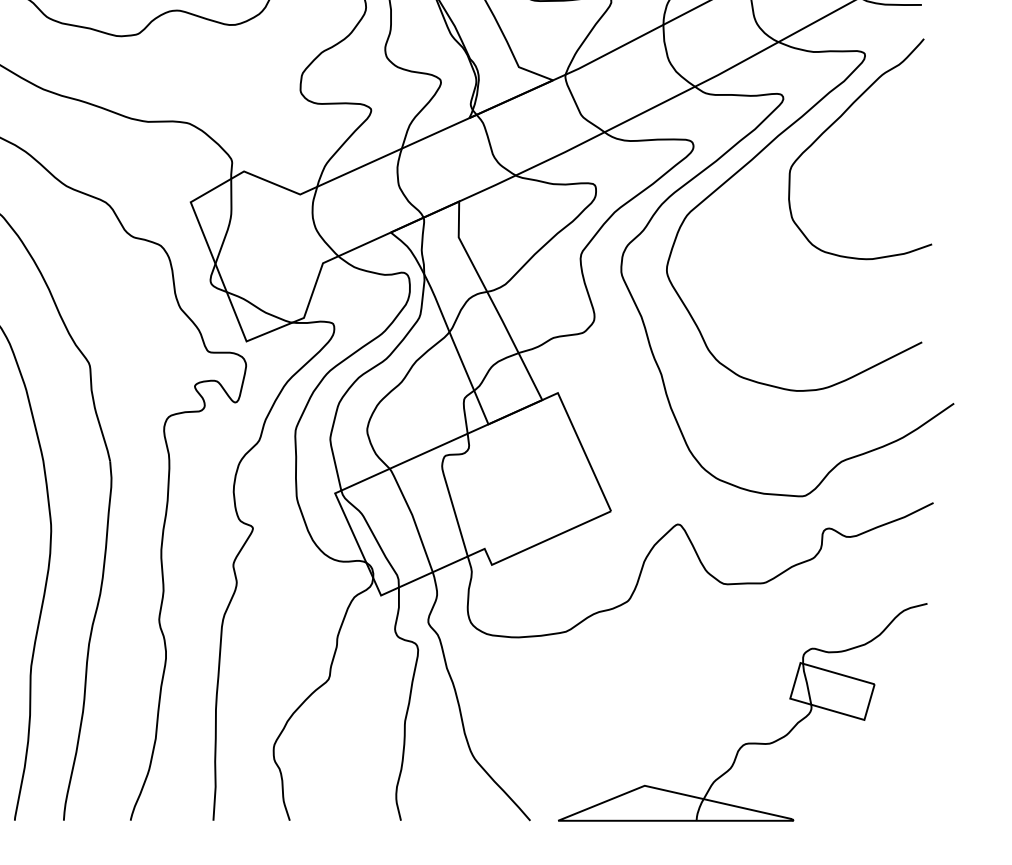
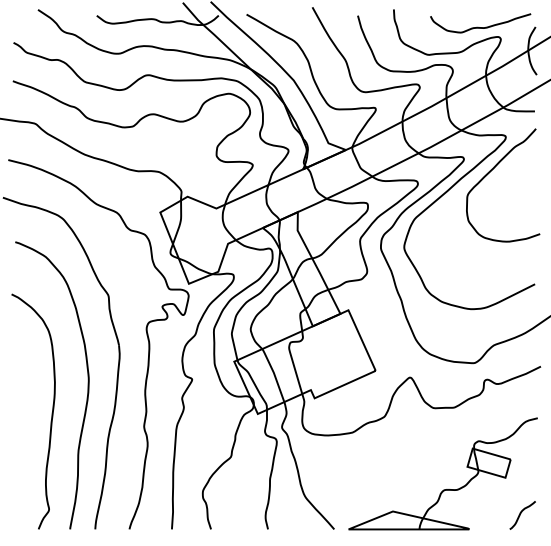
curve: (893, 793) -> (520, 515), added

